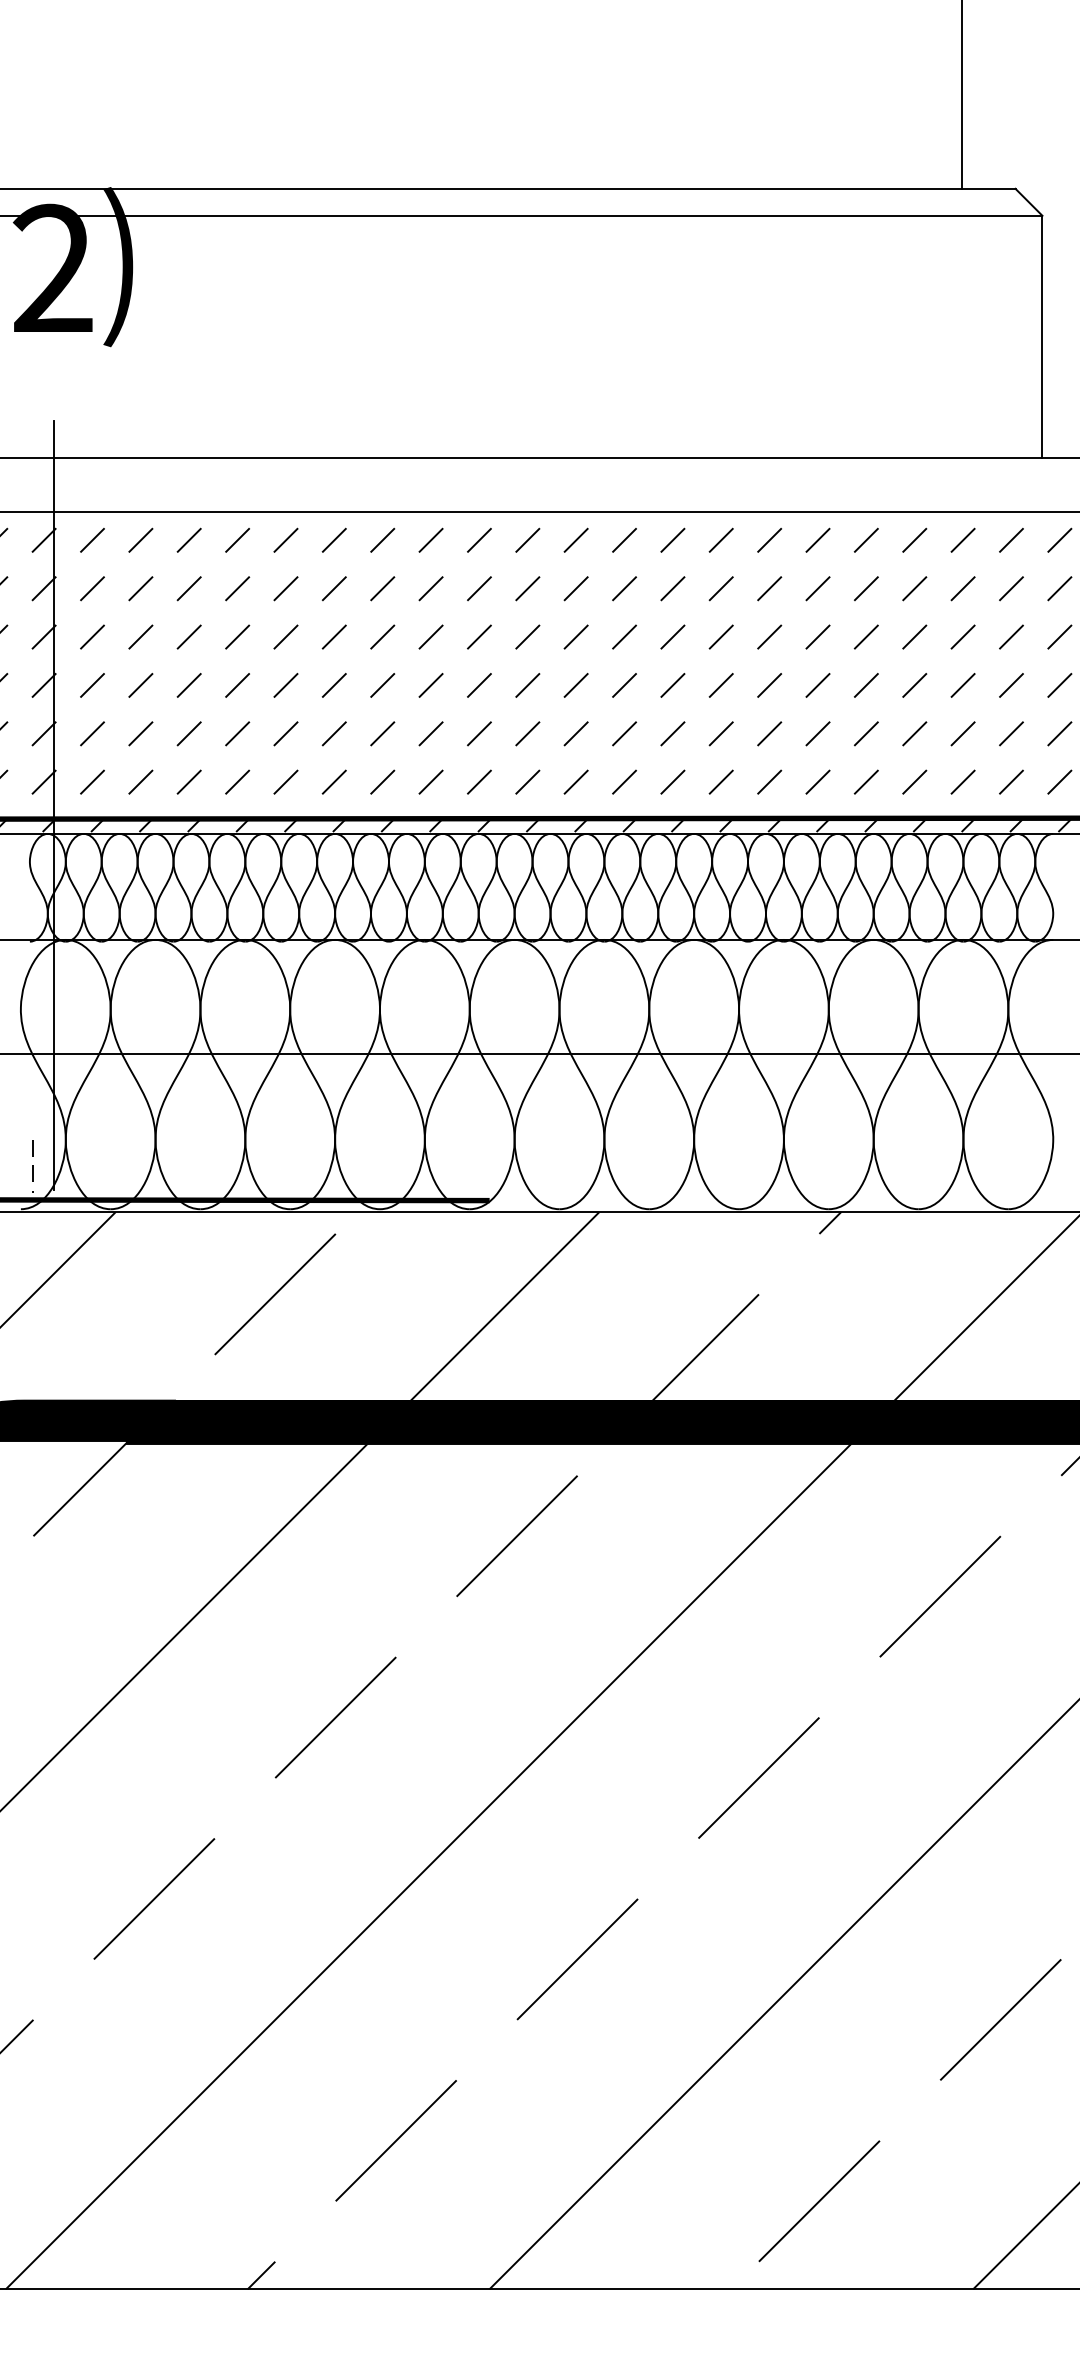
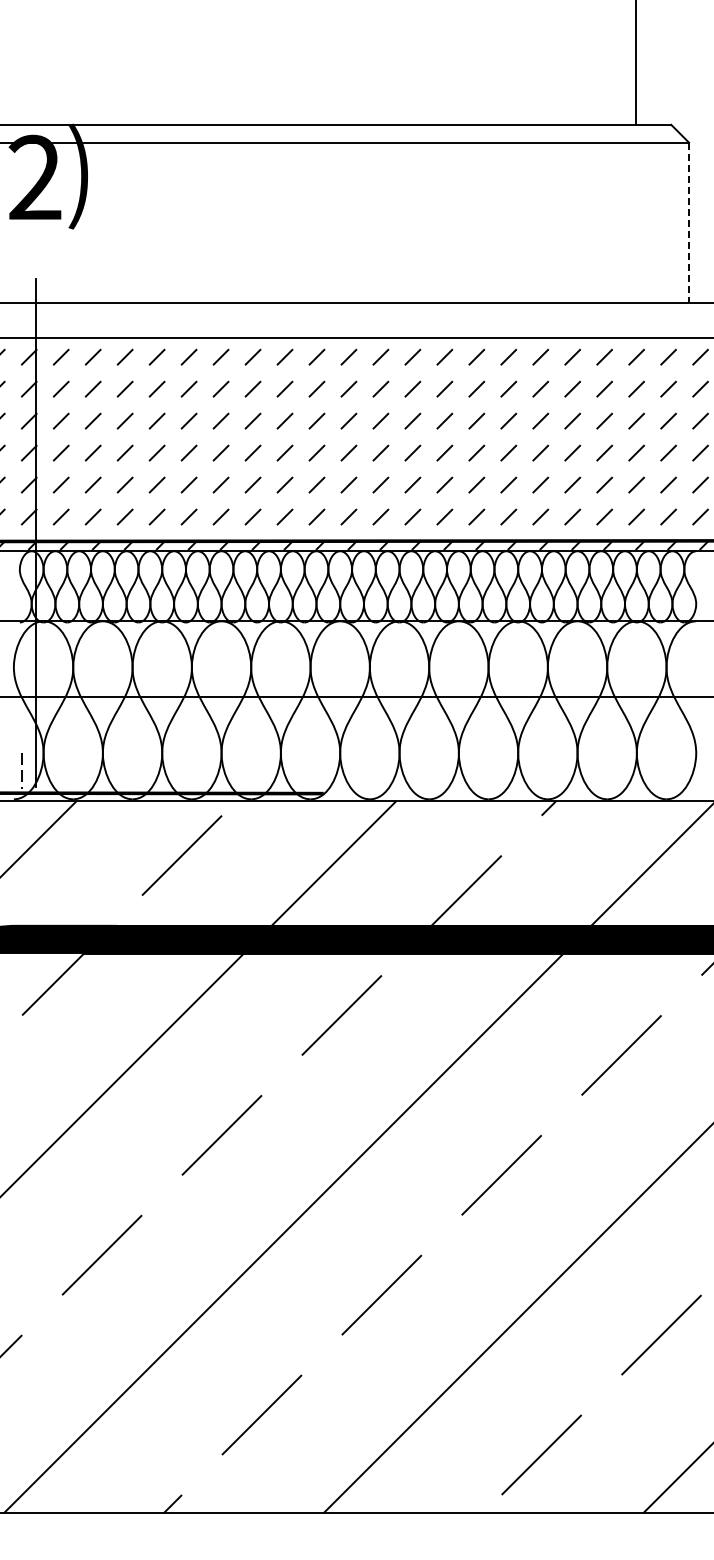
line: (1043, 338) -> (689, 223), solid -> dashed

